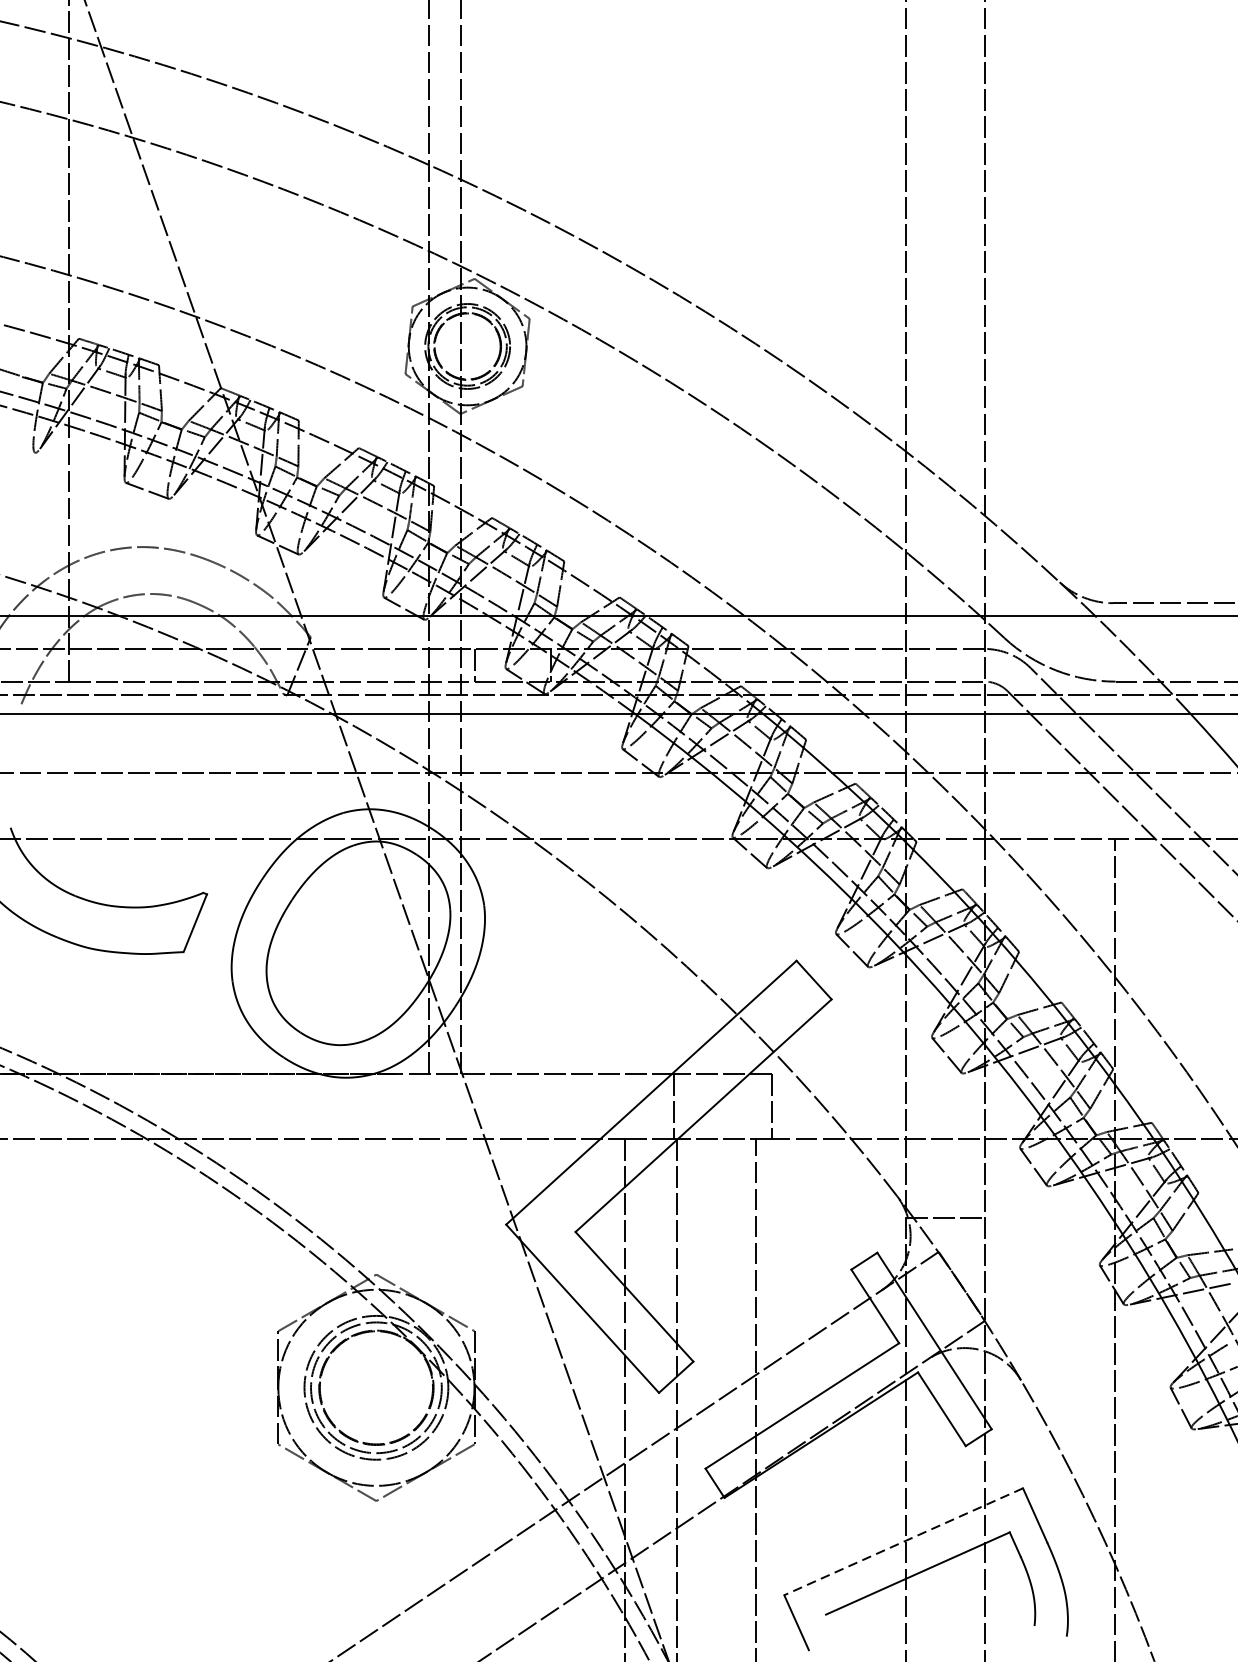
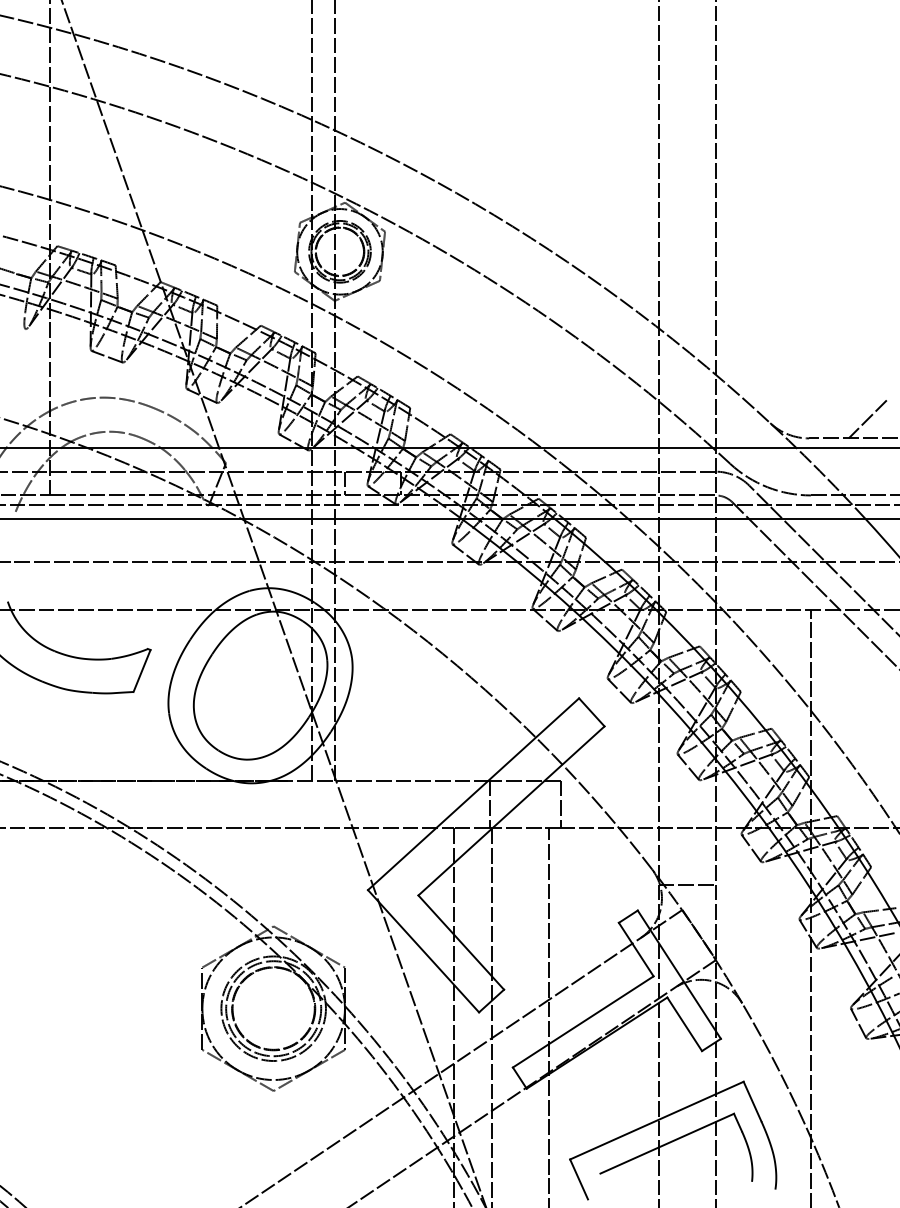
line: (1193, 577) -> (867, 419), added
line: (903, 1541) -> (656, 1120), dashed -> solid

